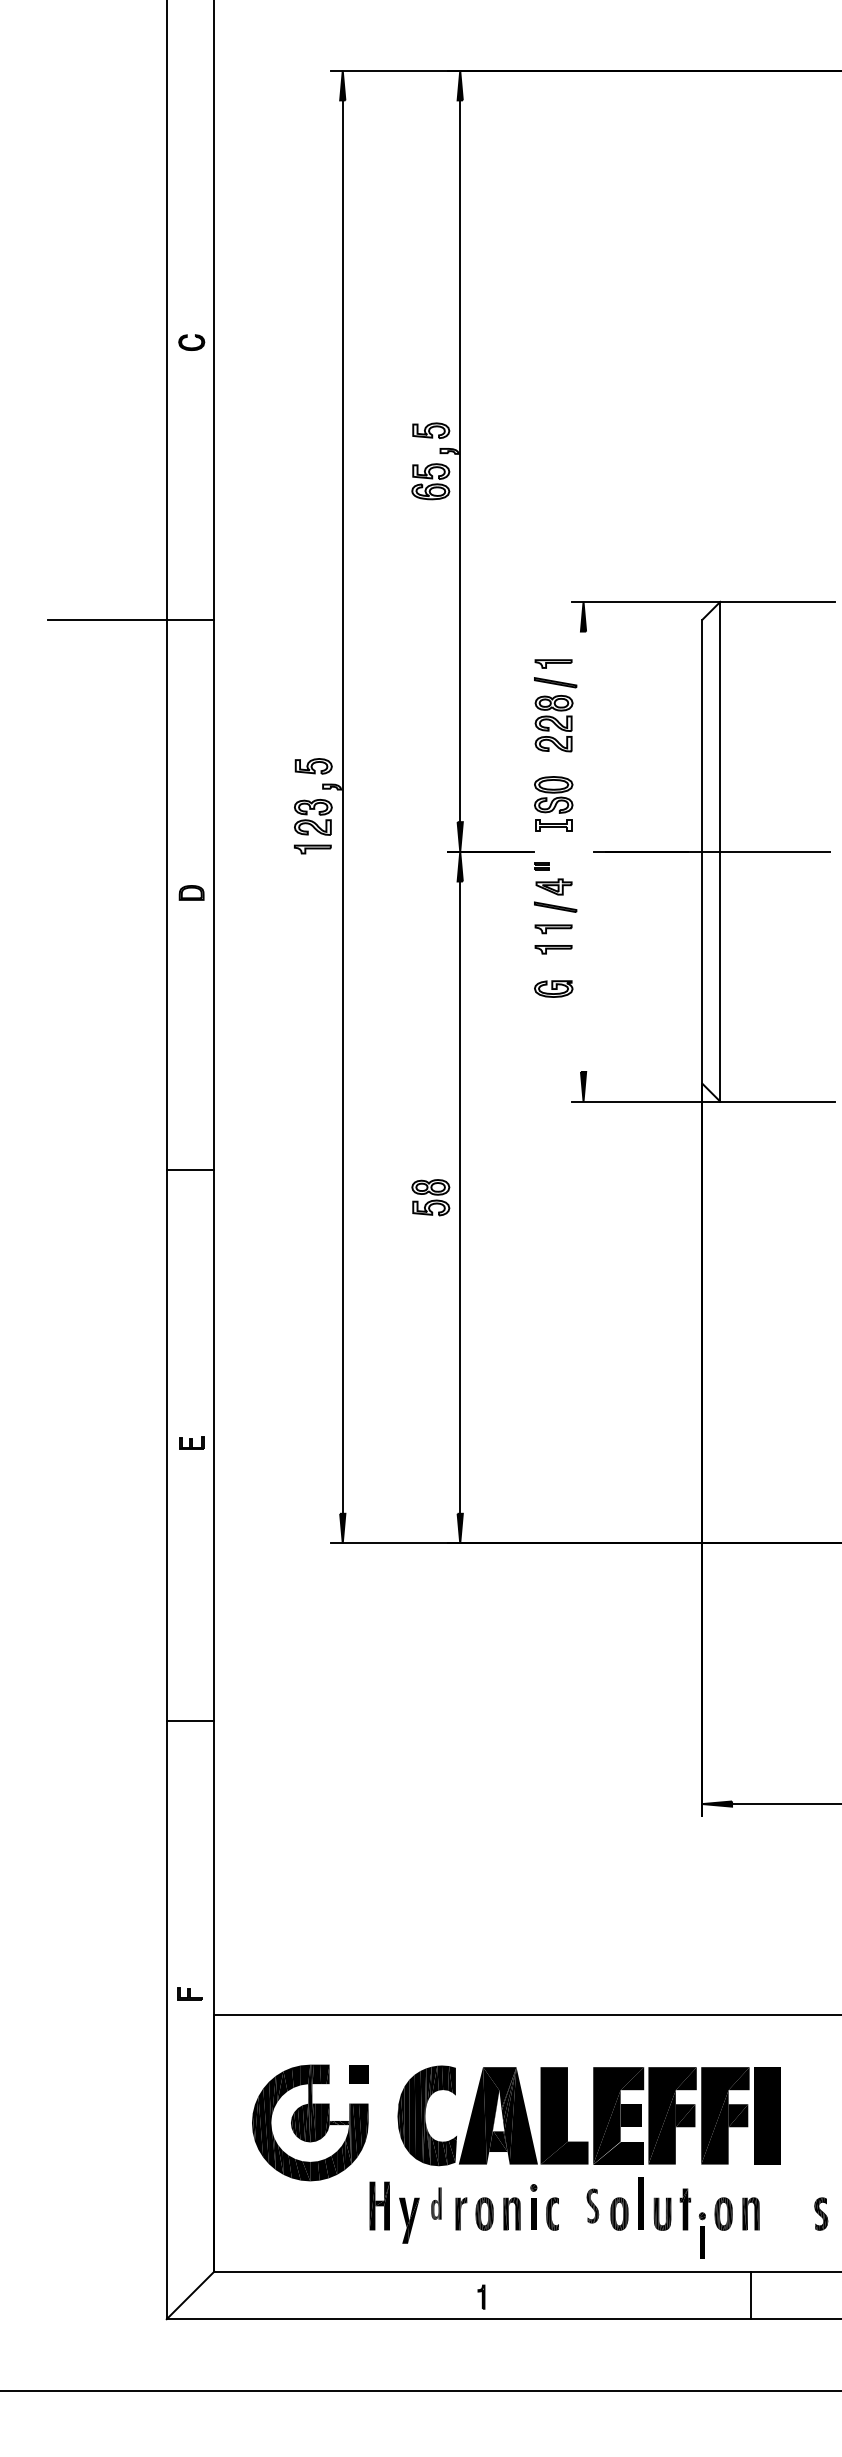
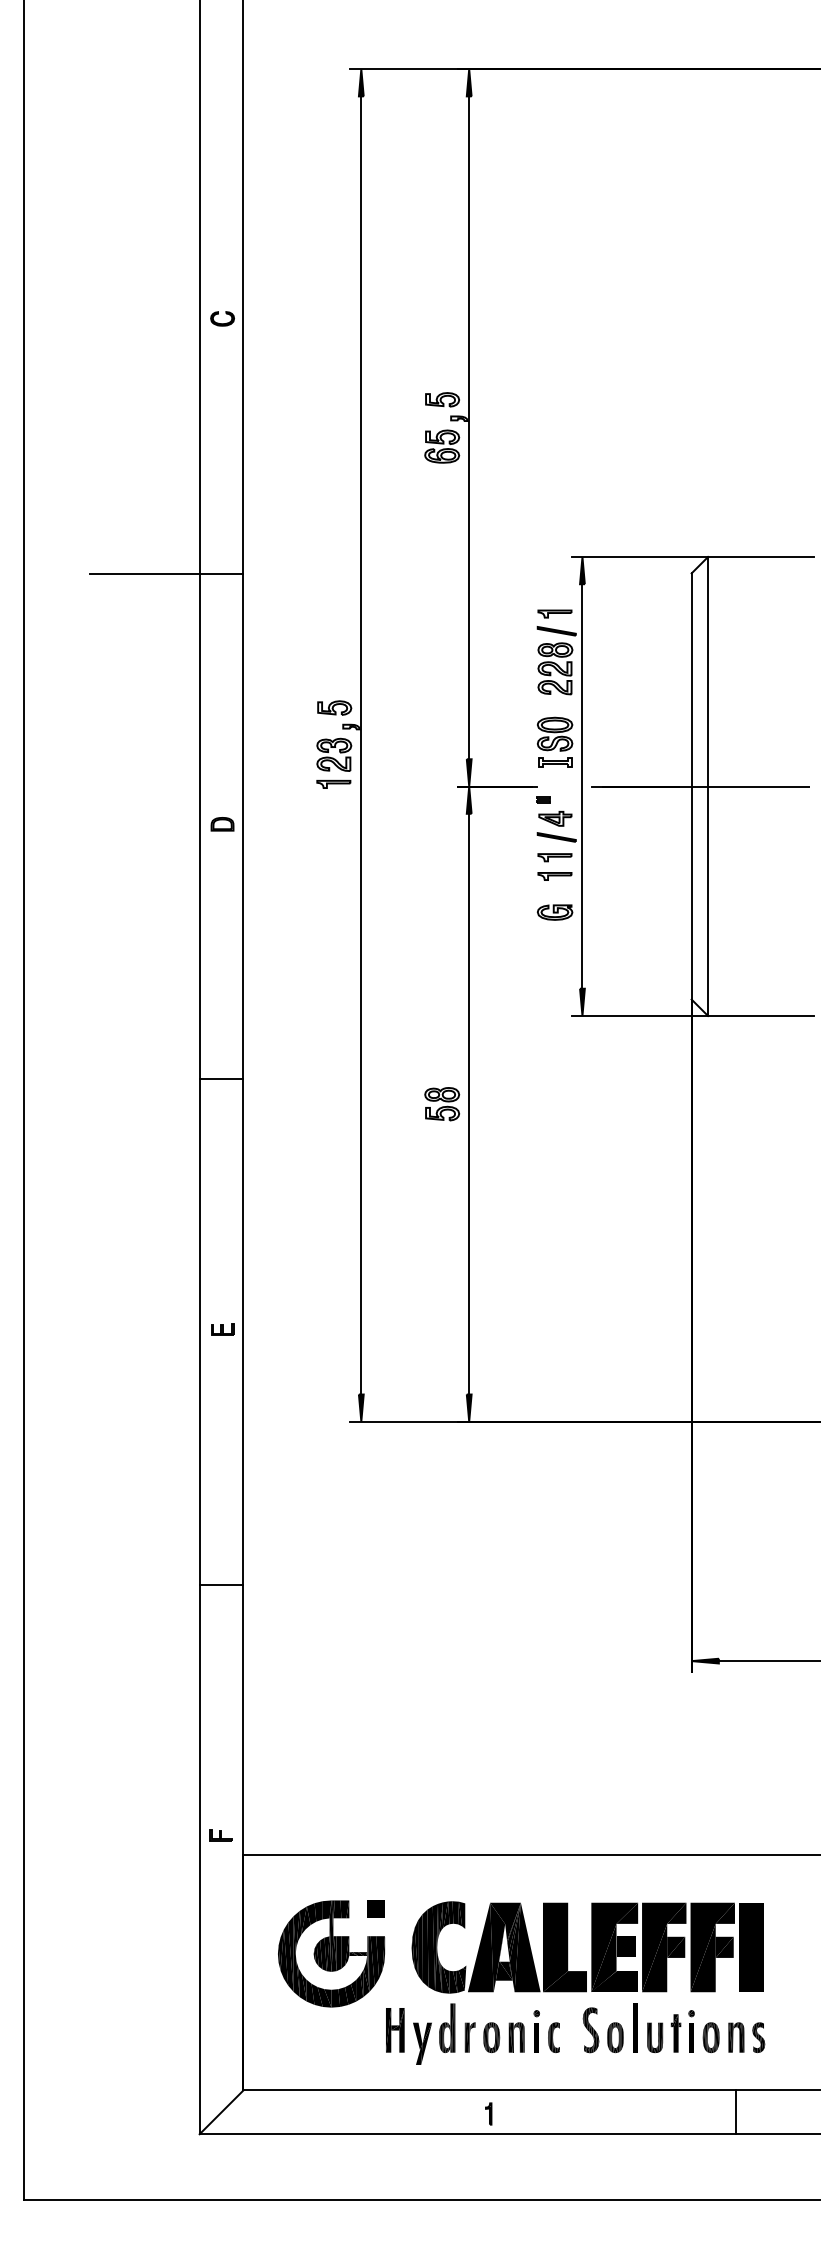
line: (583, 851) -> (582, 786), added
part: (436, 2202) -> (447, 2027), size x1.67
part: (592, 2206) -> (590, 2030), size x1.43
part: (820, 2213) -> (758, 2037), moved
part: (702, 2235) -> (691, 2031), moved

